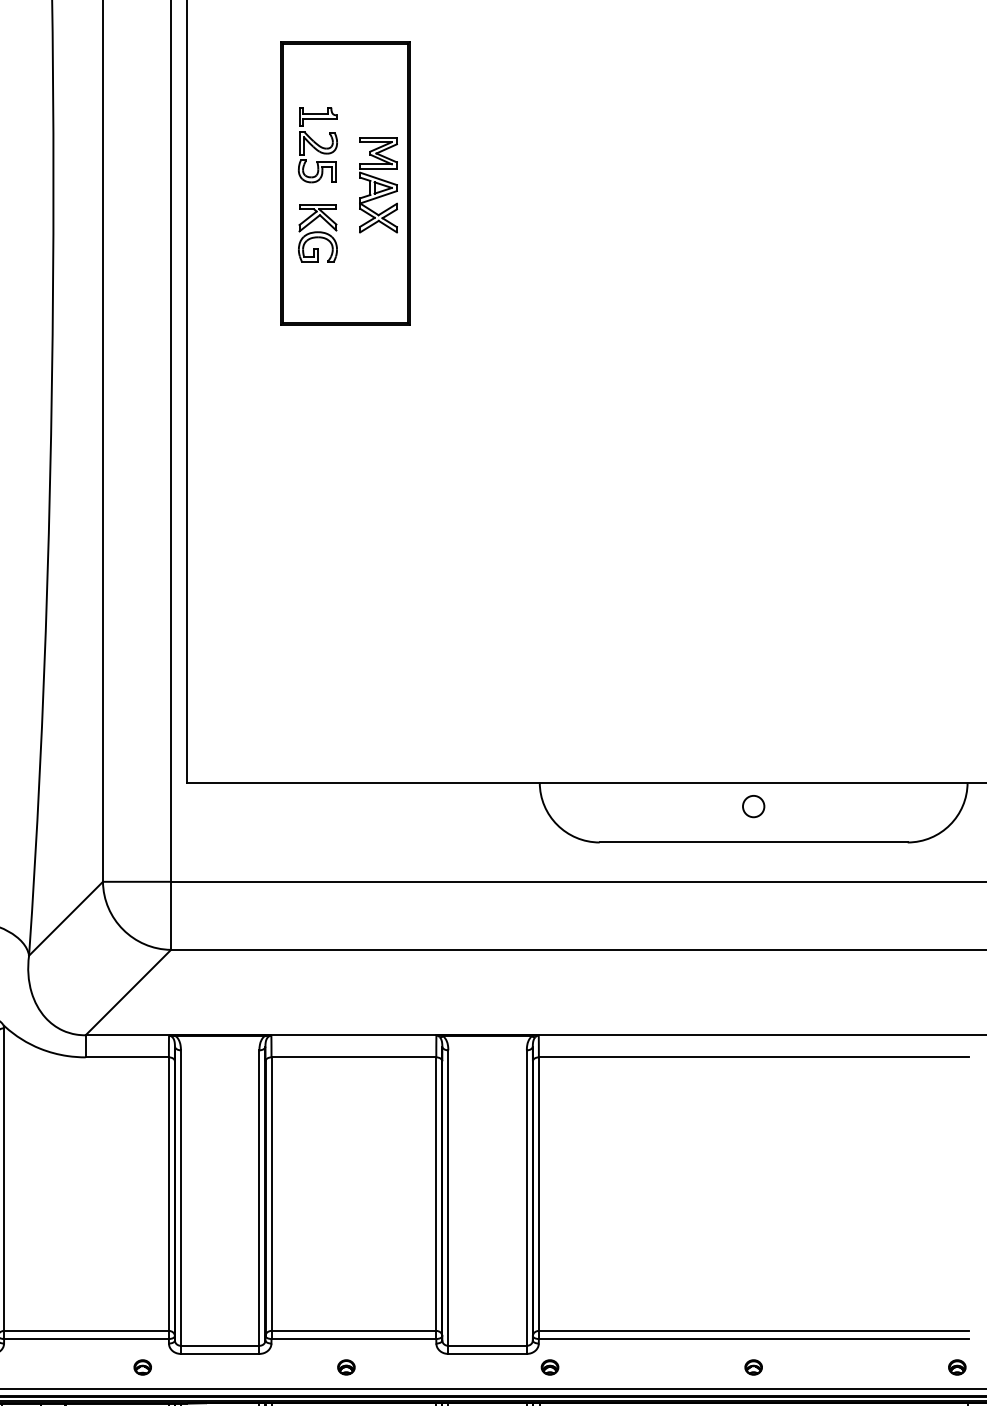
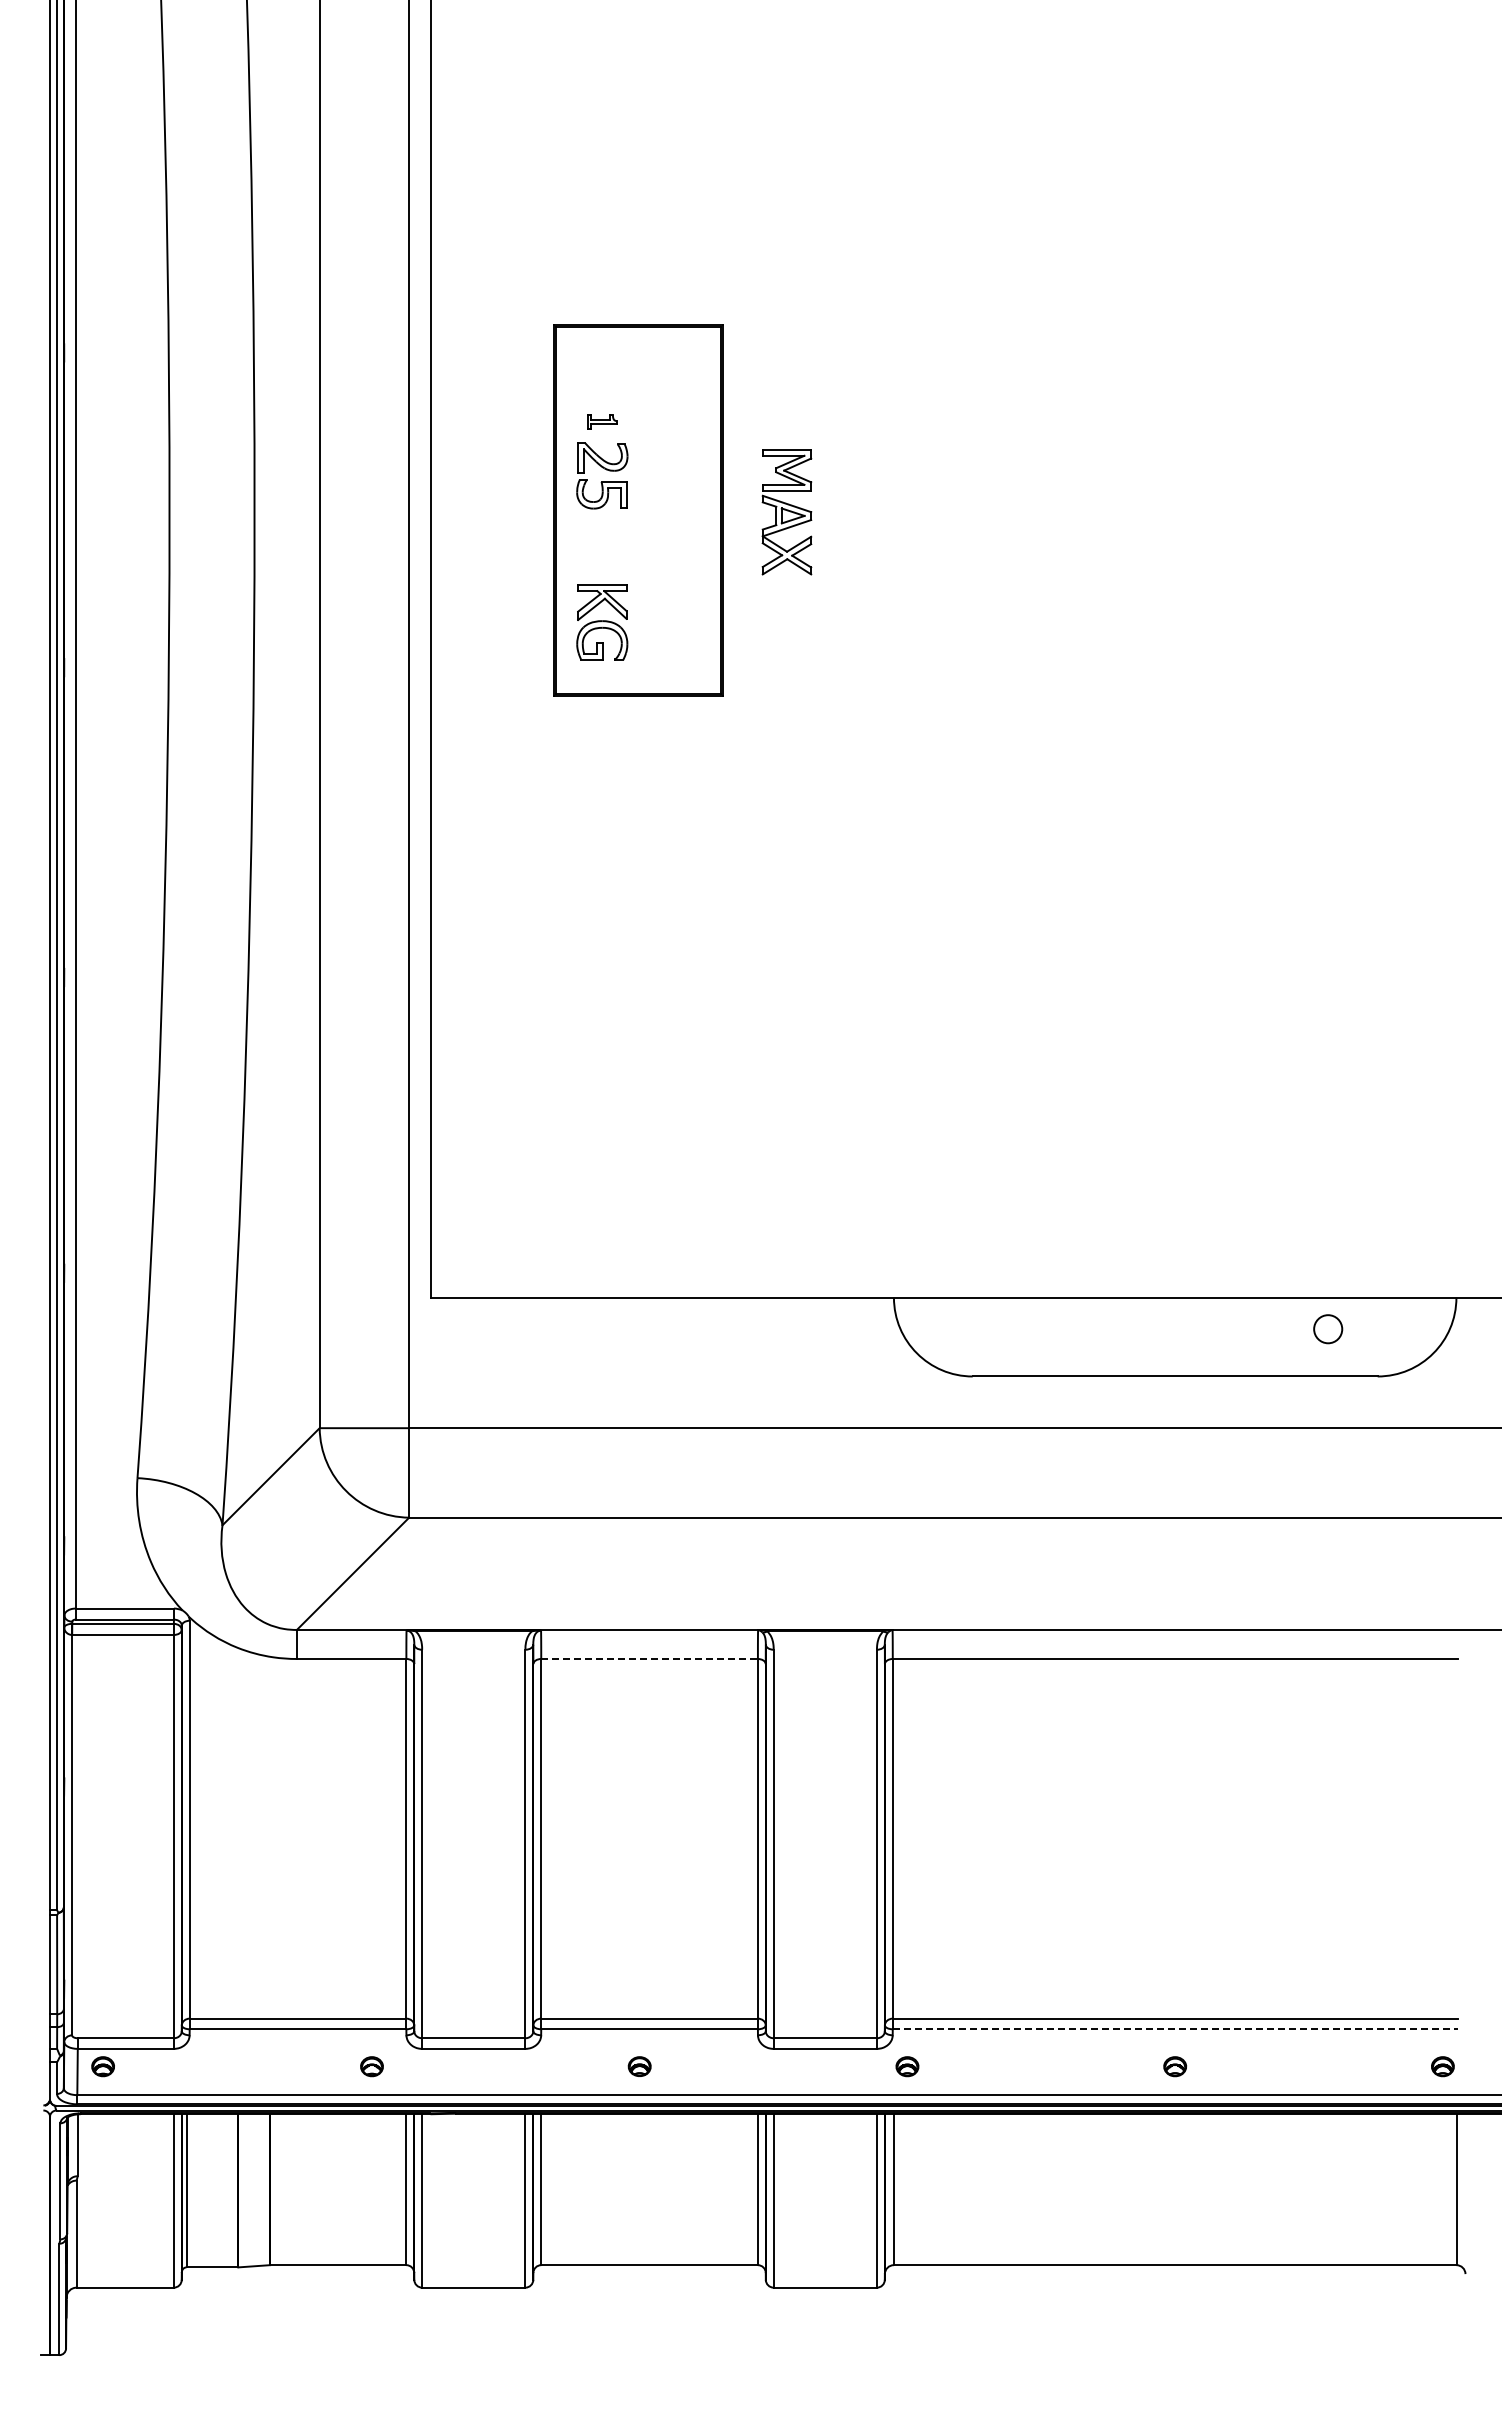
part: (318, 116) -> (602, 421), size x0.6
part: (378, 185) -> (786, 512), moved
part: (318, 233) -> (602, 622), moved
circle: (753, 806) -> (1328, 1329), moved
line: (354, 1057) -> (650, 1659), solid -> dashed
line: (753, 1339) -> (1175, 2029), solid -> dashed

